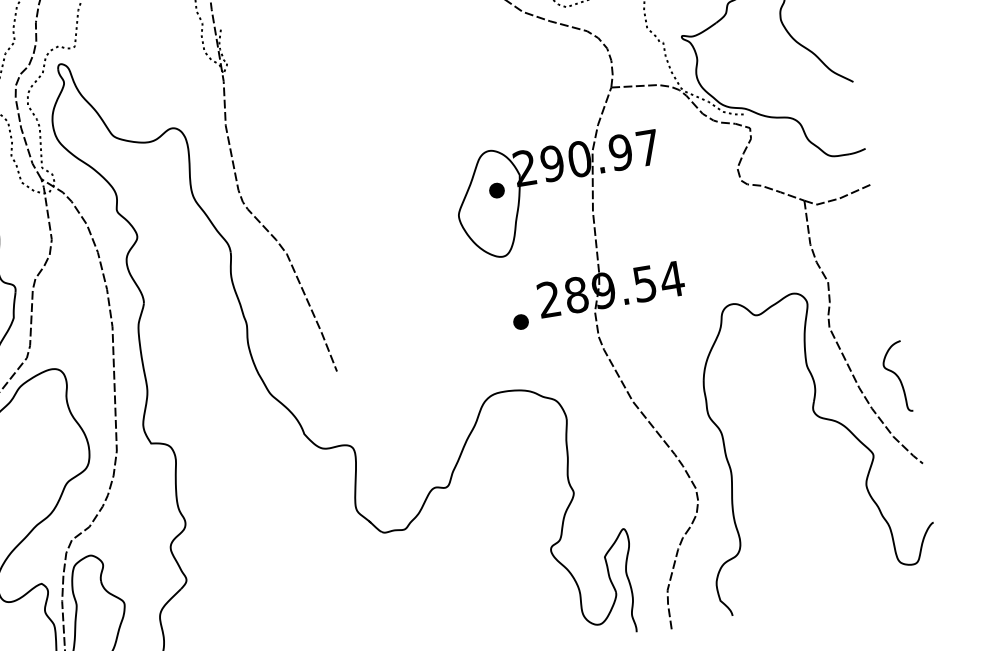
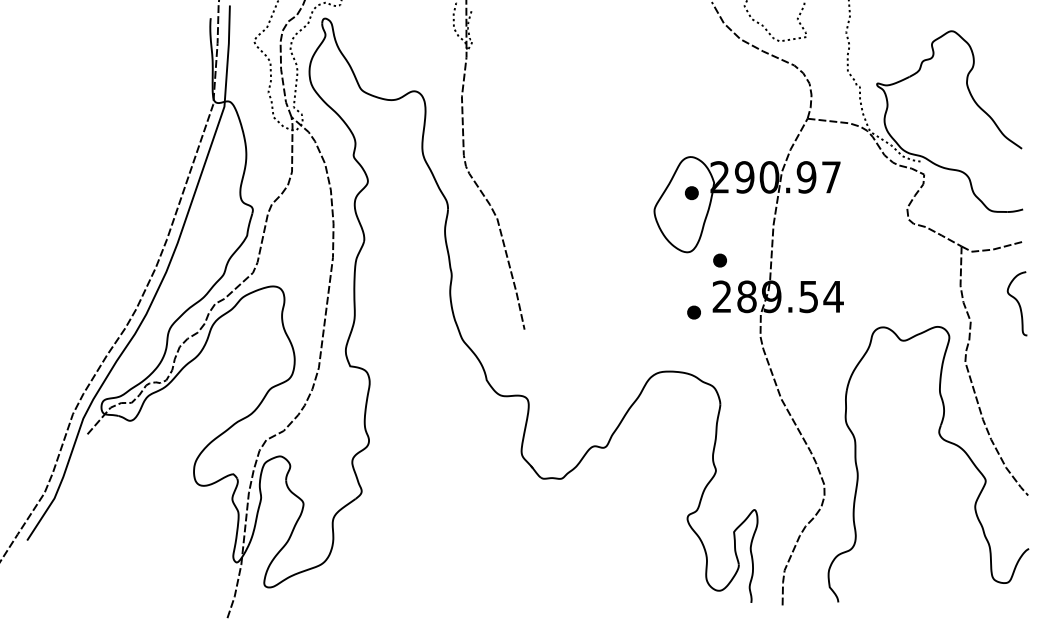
part: (539, 259) -> (719, 260), added
curve: (896, 377) -> (1017, 303), moved

